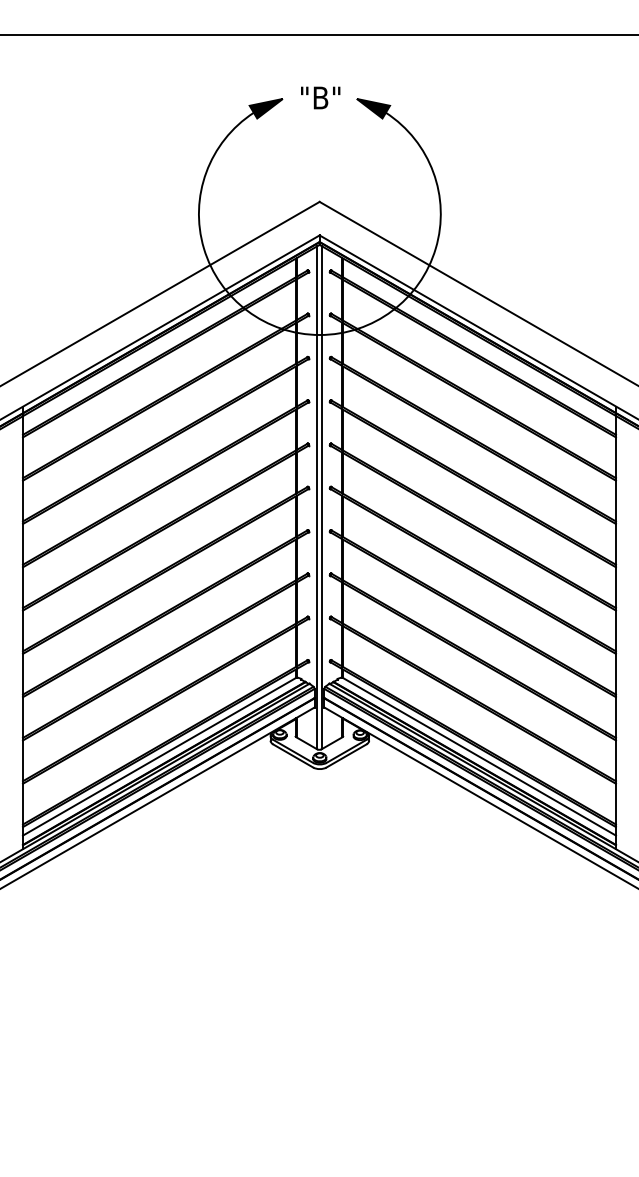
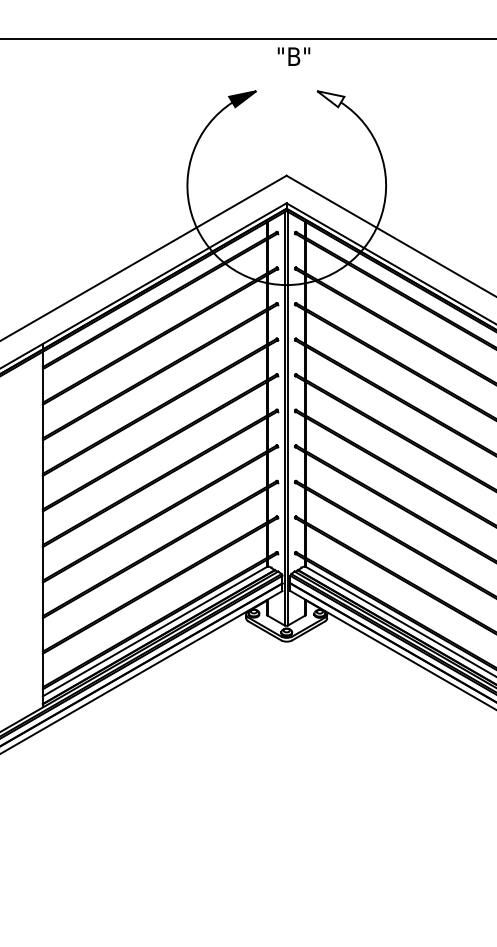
text: (320, 97) -> (293, 56), moved
fill: (372, 108) -> (330, 99), removed

